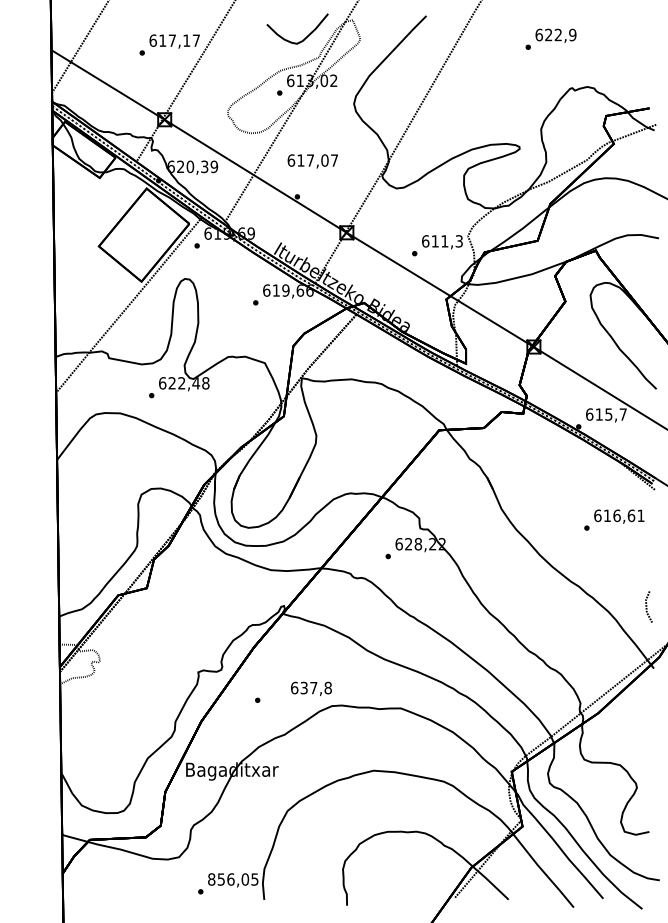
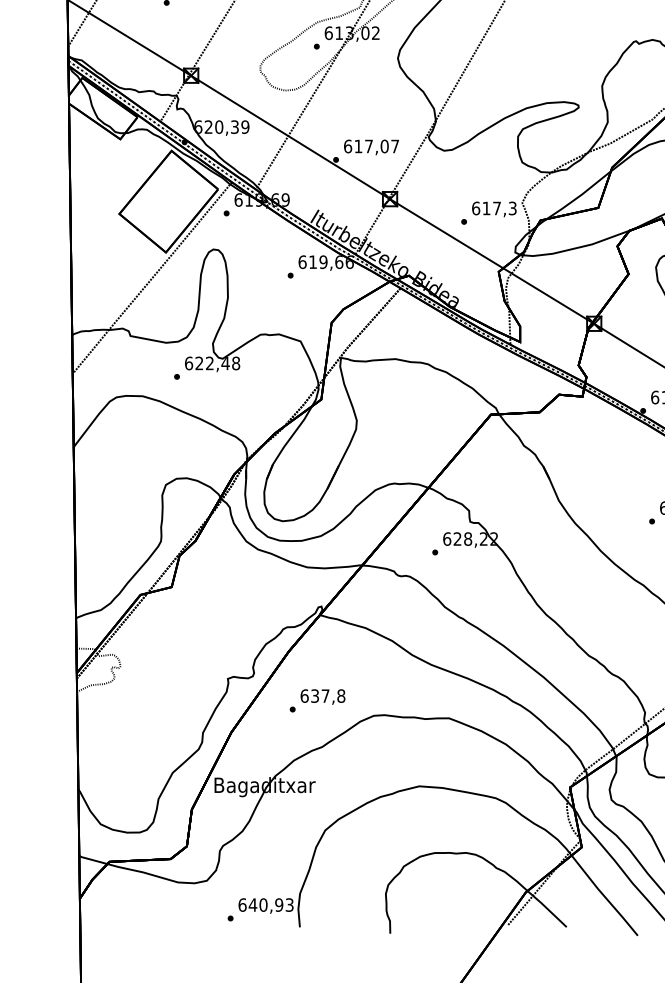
text: (312, 161) -> (371, 147), moved
text: (444, 241) -> (496, 208), 611,3 -> 617,3
text: (311, 688) -> (323, 696), moved
text: (233, 879) -> (266, 905), 856,05 -> 640,93

